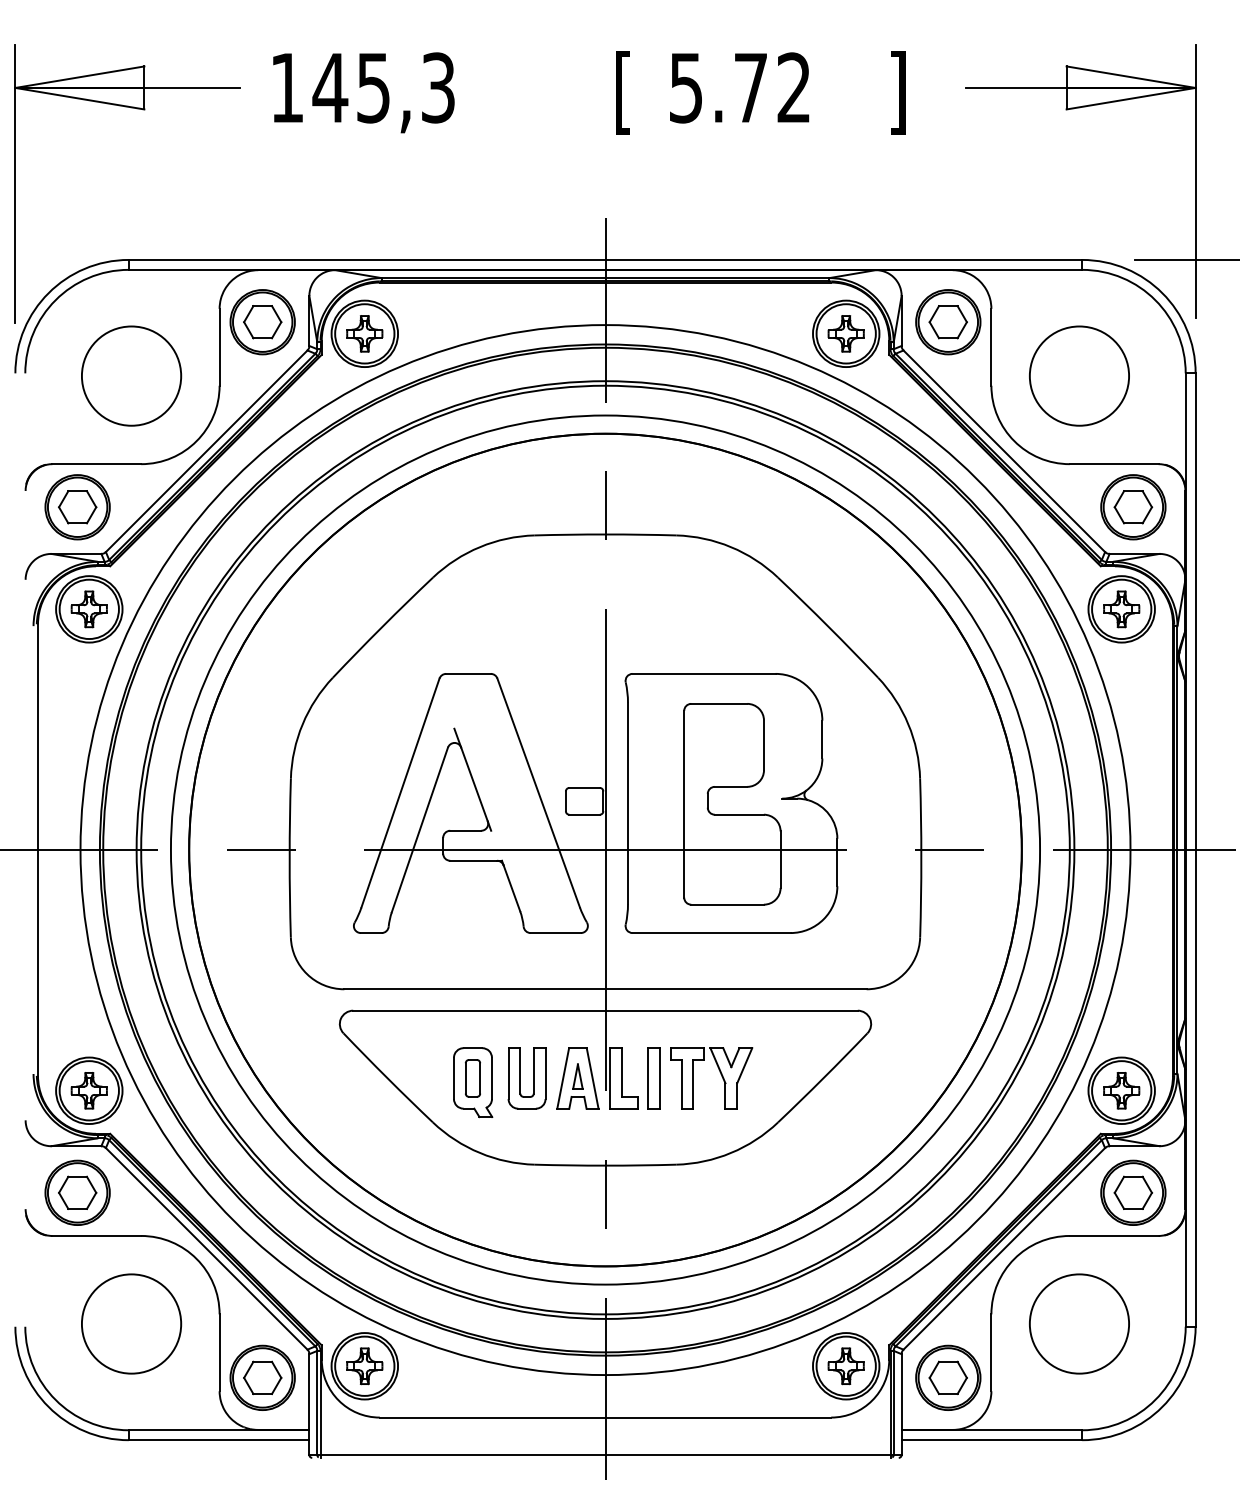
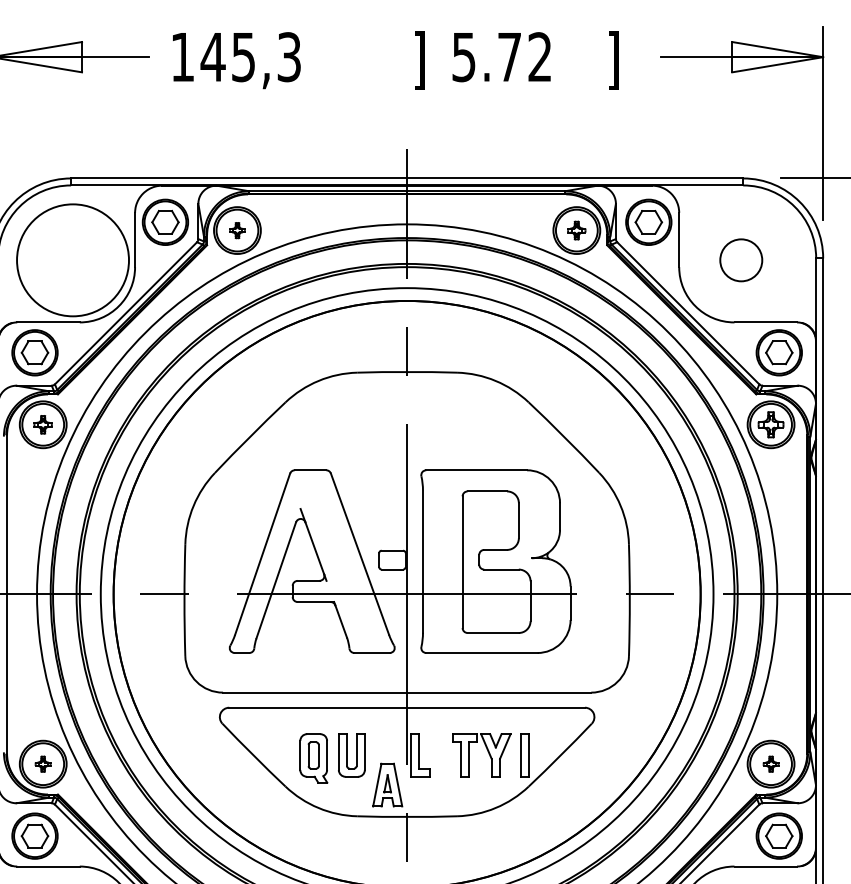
text: (622, 92) -> (419, 60), [ -> ]
part: (364, 333) -> (237, 230), size x0.6
part: (845, 333) -> (576, 230), size x0.7
circle: (131, 375) -> (72, 259), size x1.6
circle: (1079, 375) -> (741, 259), size x0.6
part: (88, 609) -> (42, 424), size x0.7
part: (577, 1078) -> (387, 785), moved
part: (653, 1078) -> (524, 755), moved
part: (88, 1090) -> (42, 763), size x0.6
part: (1121, 1090) -> (770, 763), size x0.6

